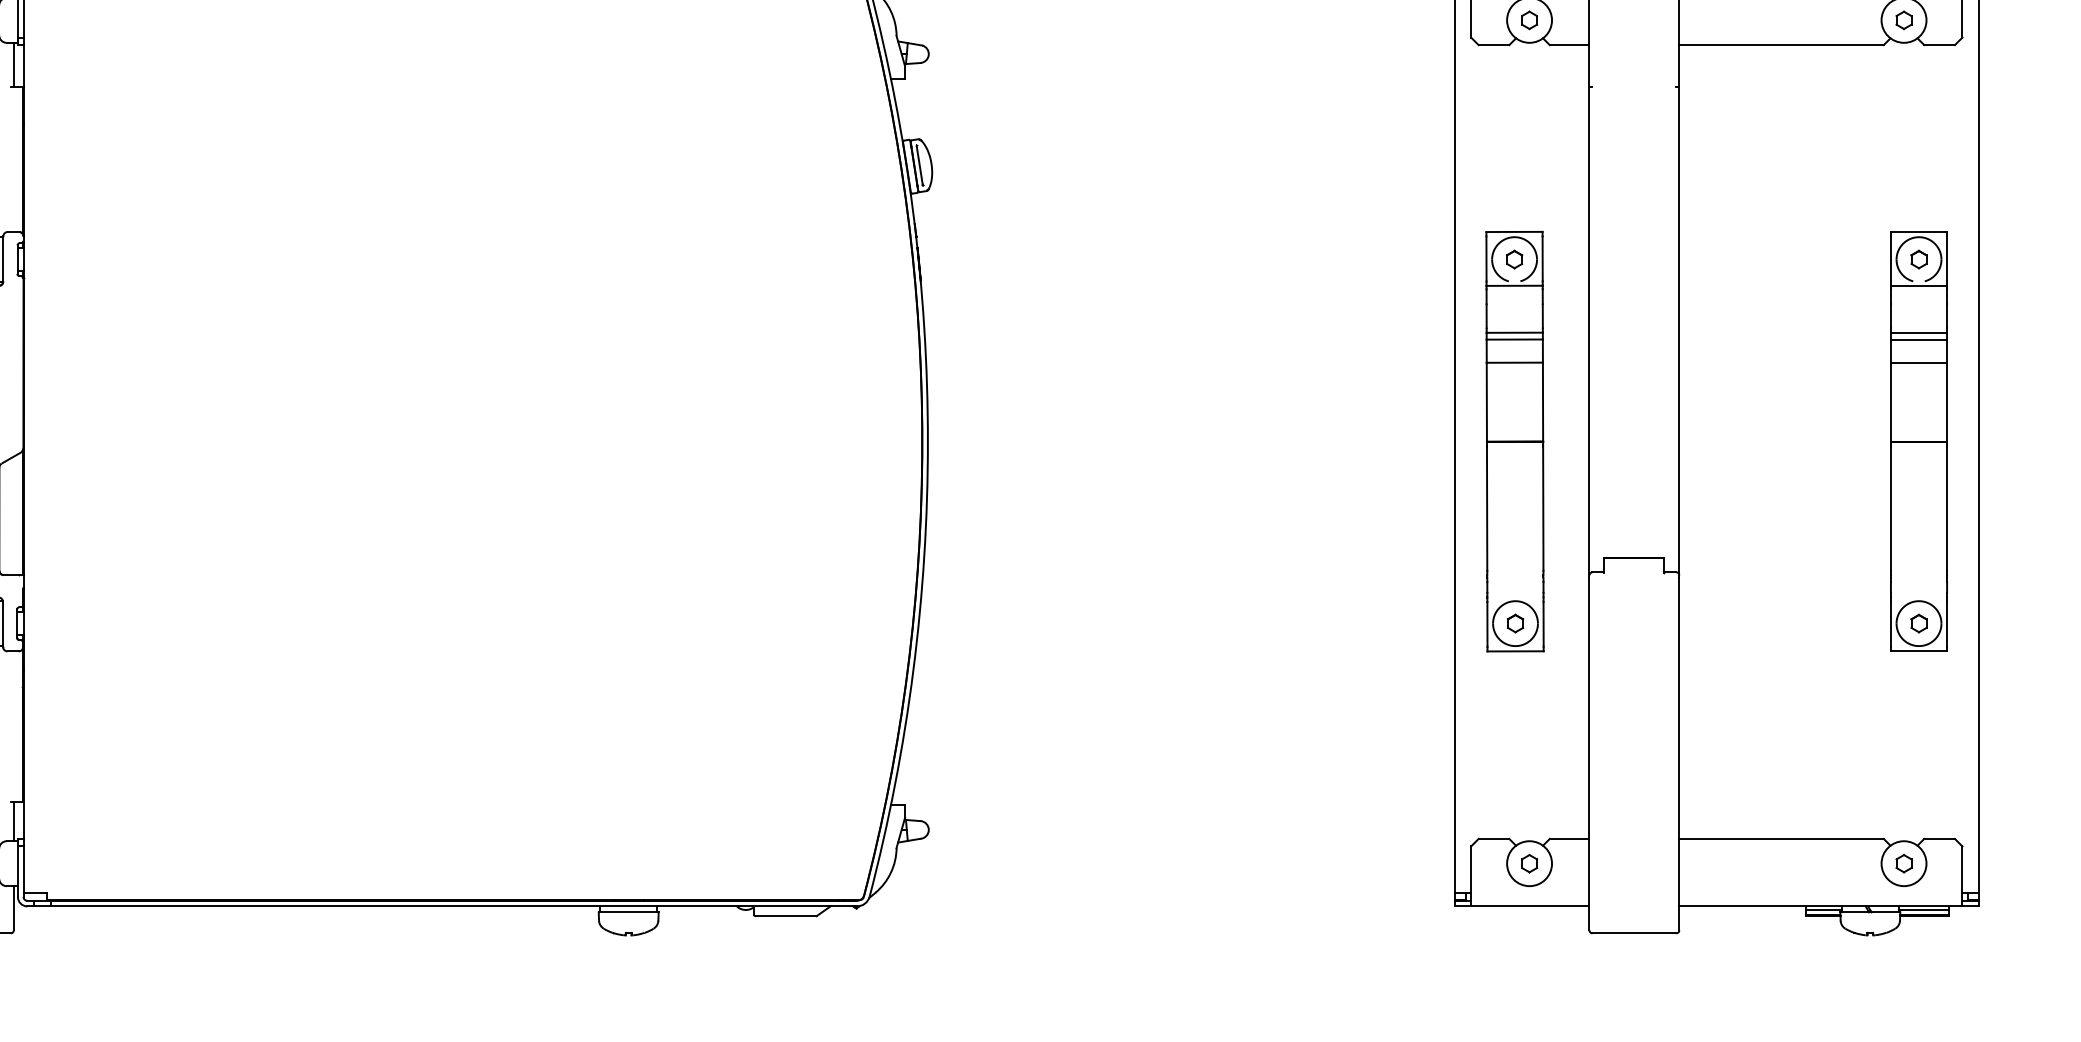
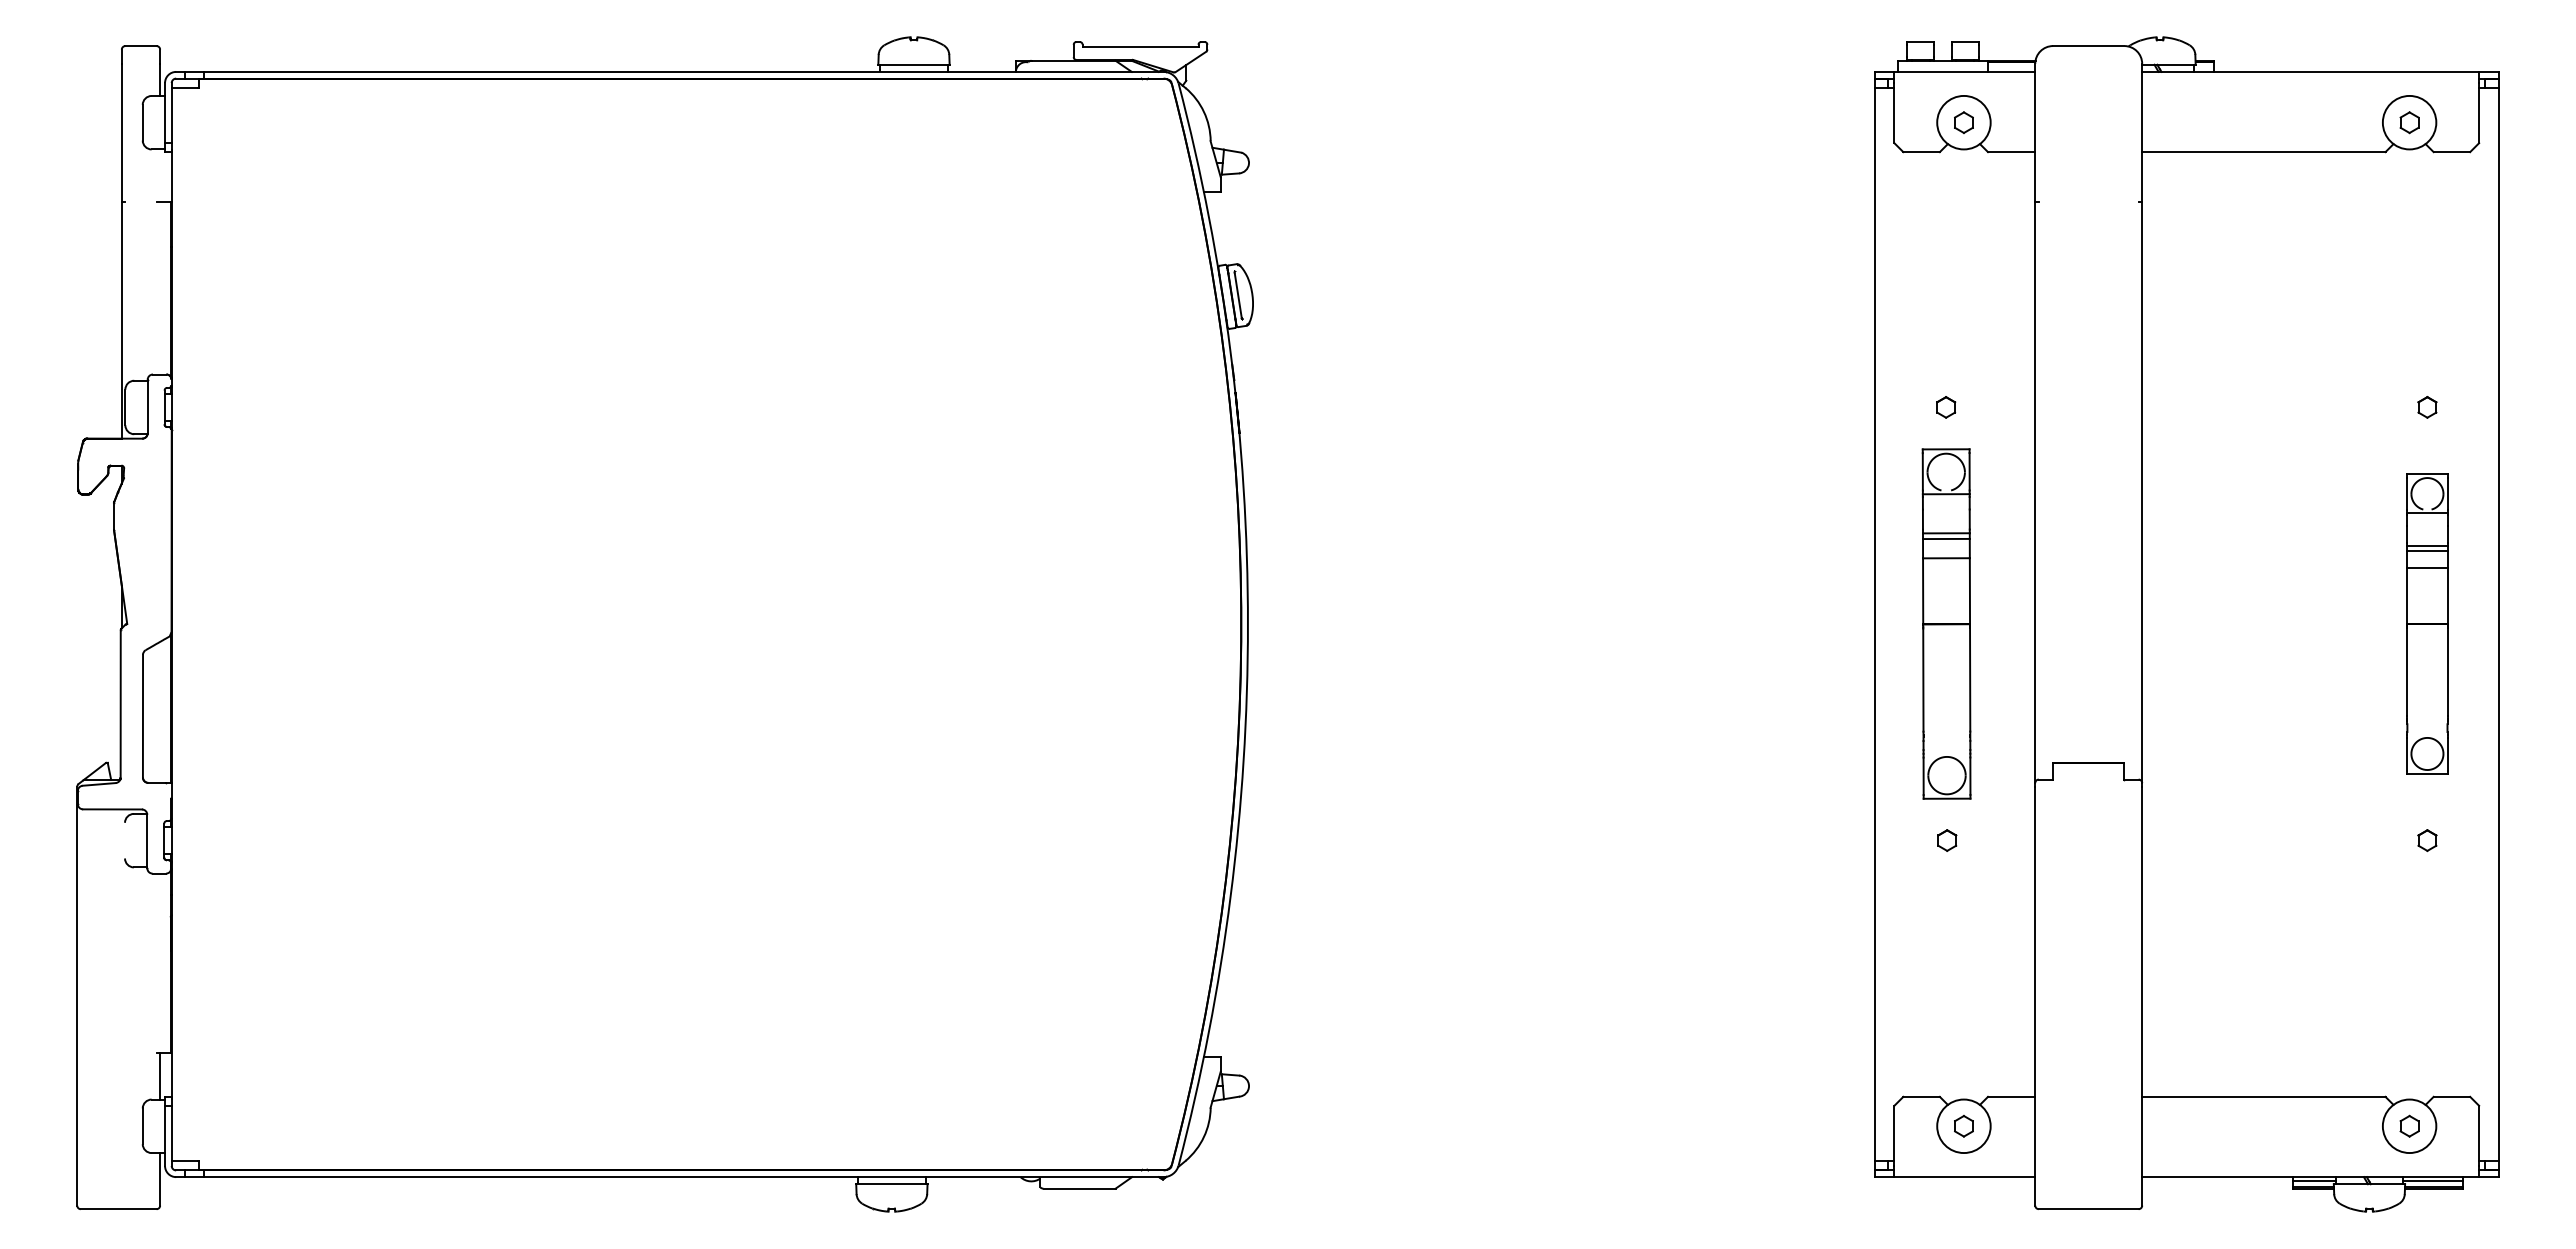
line: (14, 64) -> (160, 175), removed
part: (1514, 441) -> (1946, 623), size x0.7
part: (1919, 441) -> (2427, 623), size x0.6

